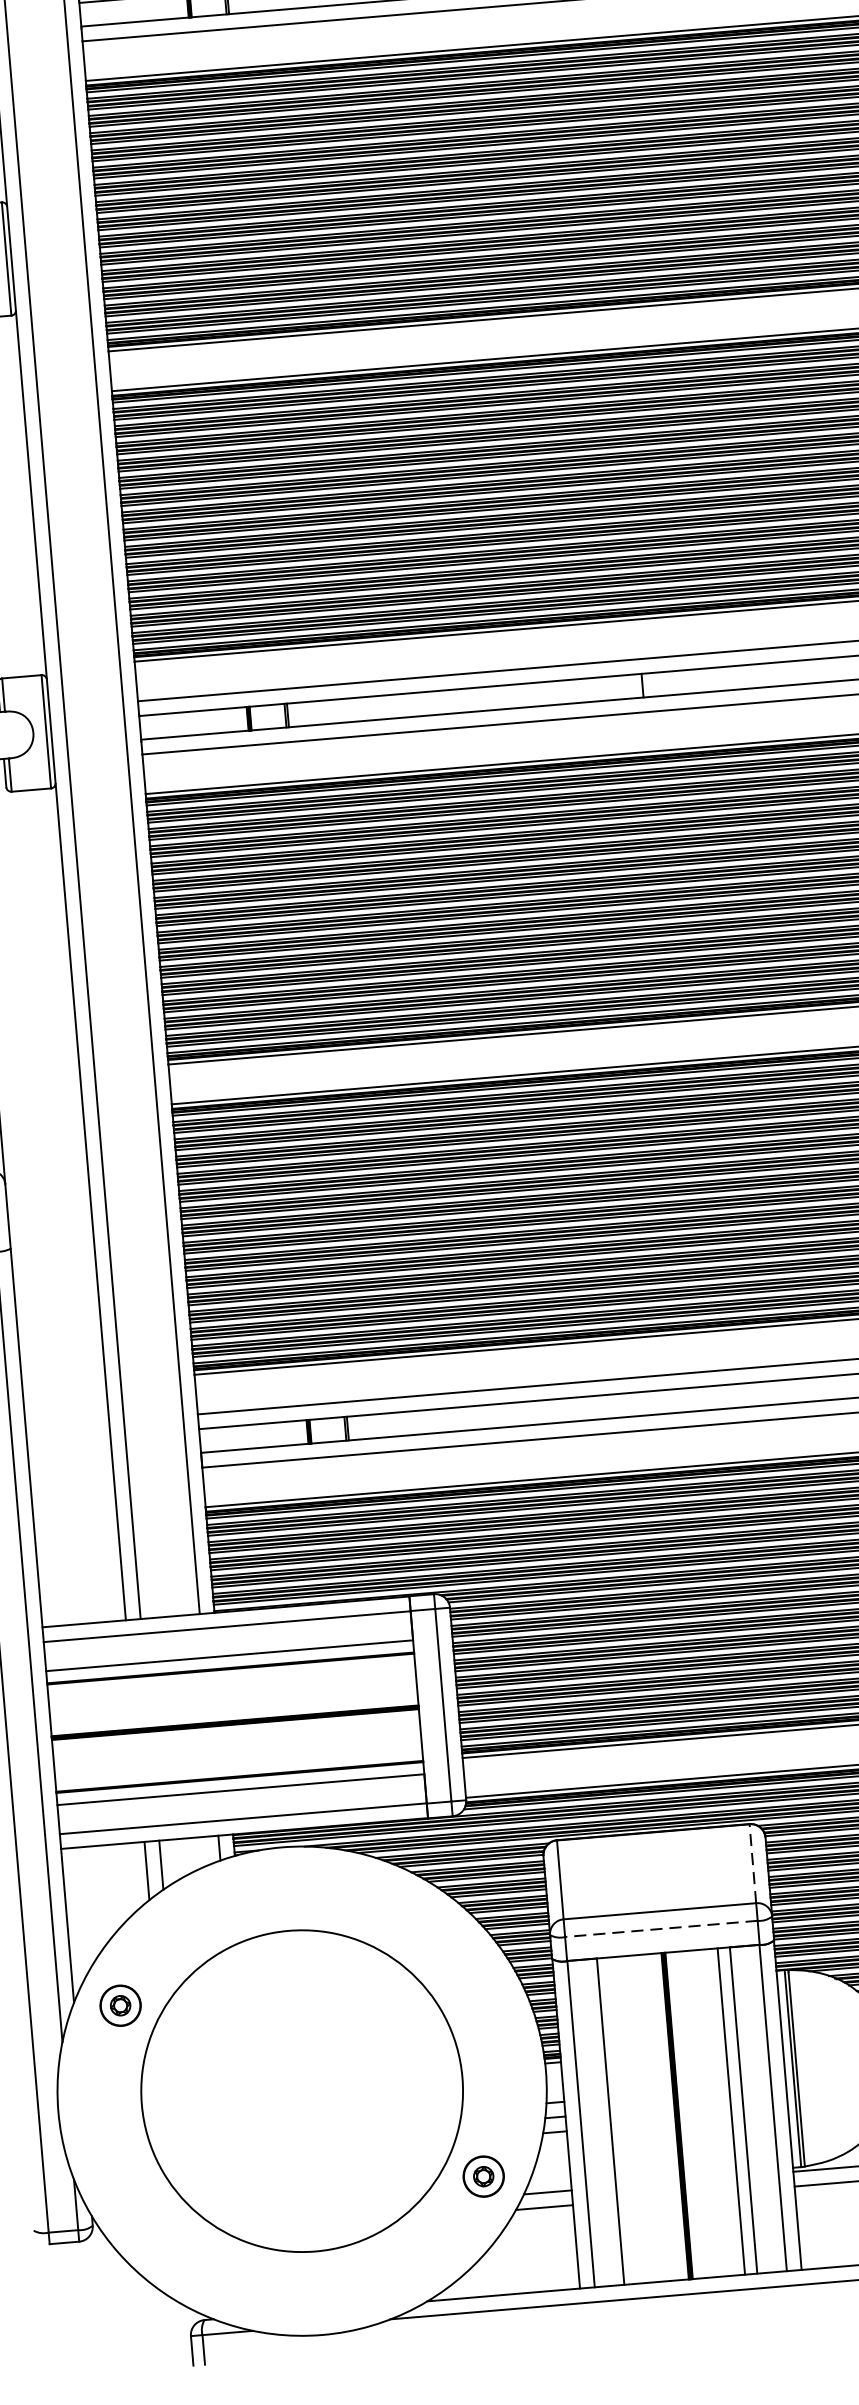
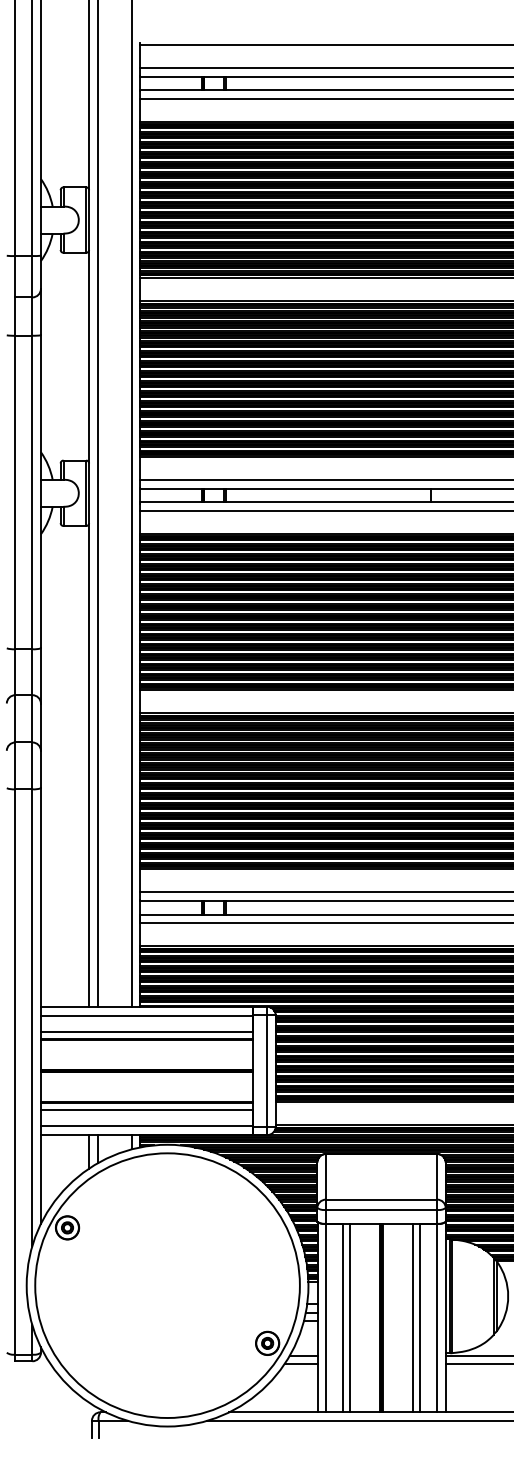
line: (753, 1863) -> (437, 1176), dashed -> solid
line: (661, 1928) -> (381, 1209), dashed -> solid
circle: (302, 2090) -> (167, 1285), size x1.43
line: (623, 2119) -> (350, 1317), added

